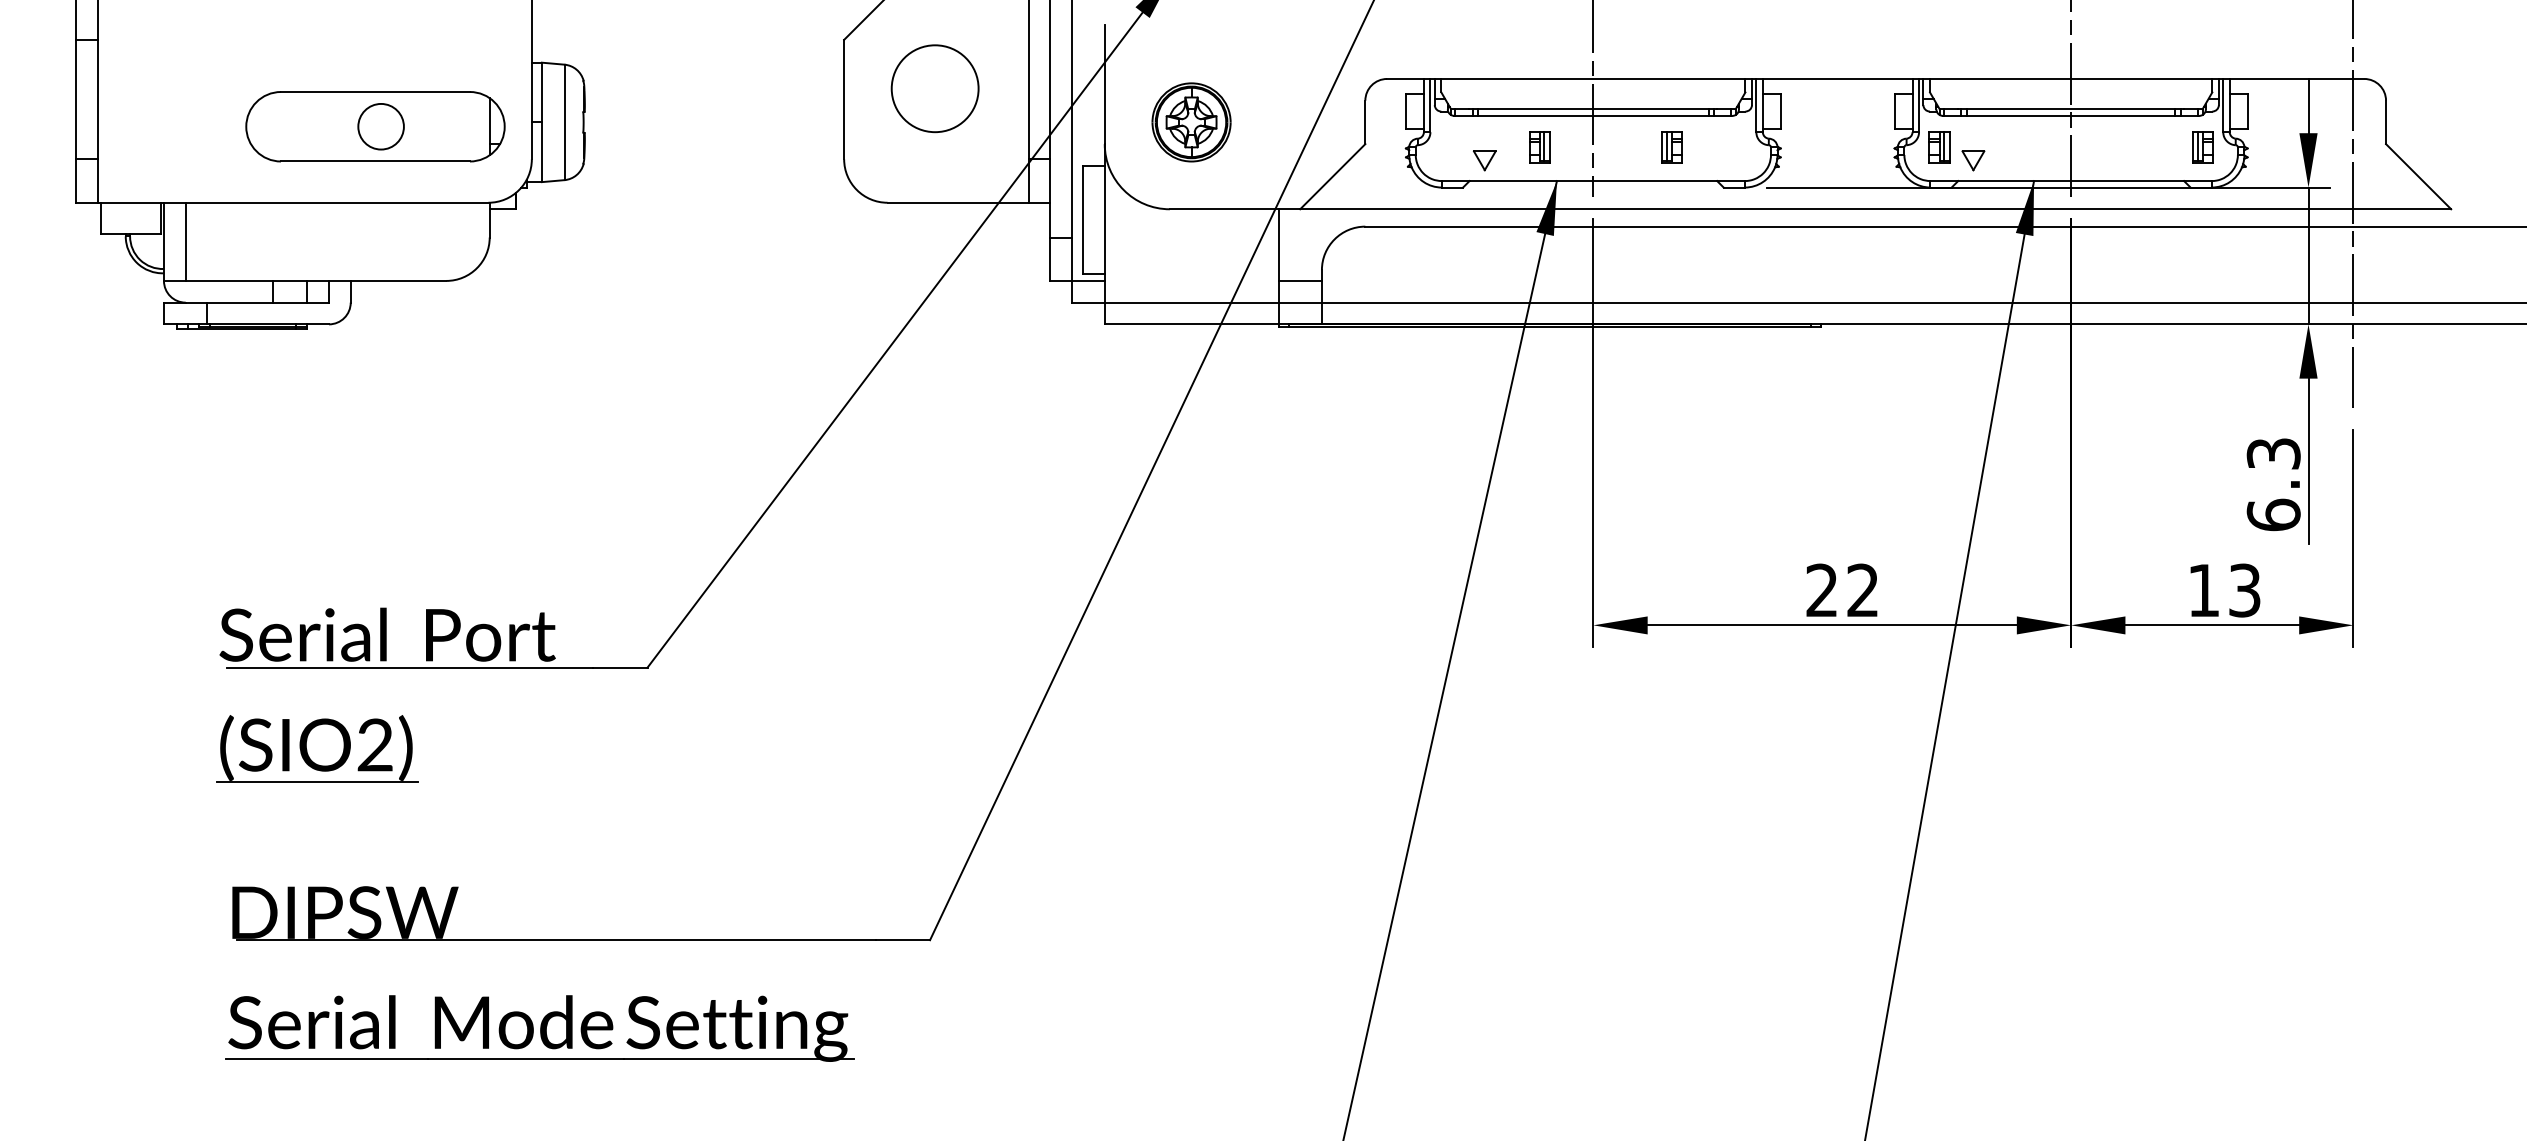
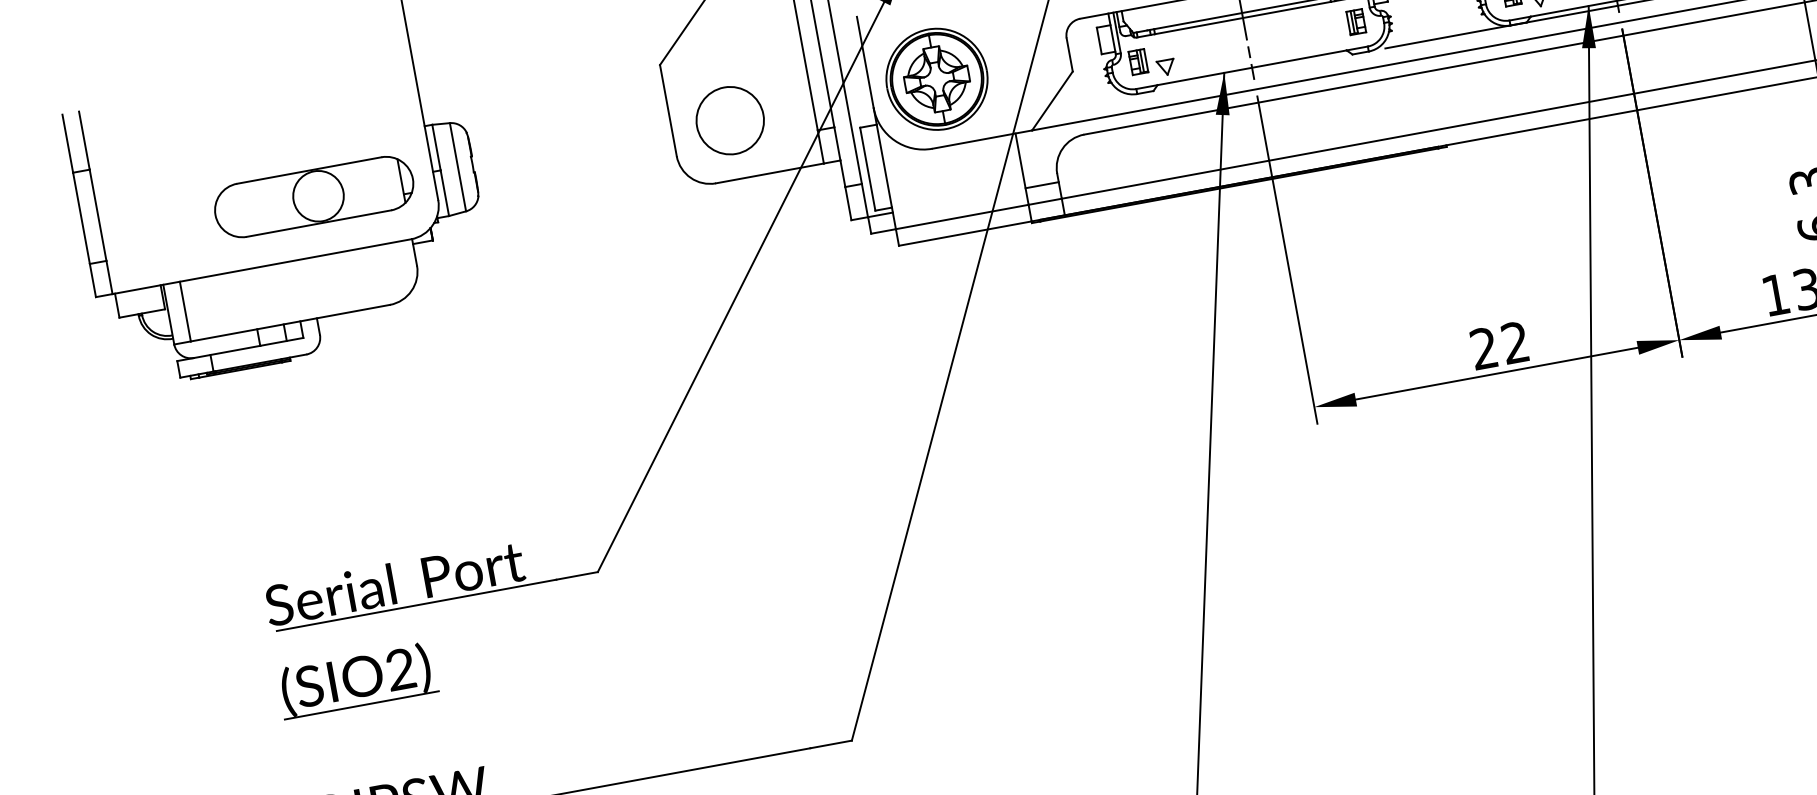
circle: (934, 88) -> (729, 120), moved
part: (1191, 122) -> (936, 79), size x1.67
circle: (380, 126) -> (318, 196), size x1.43
part: (1539, 147) -> (1138, 62), moved
part: (1671, 147) -> (1355, 22), moved

